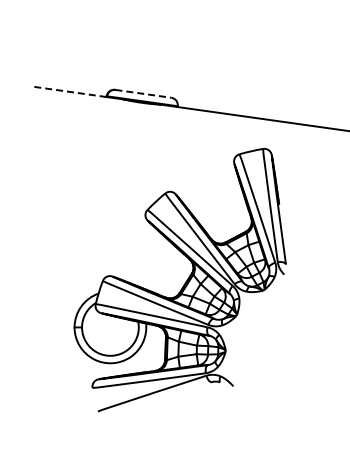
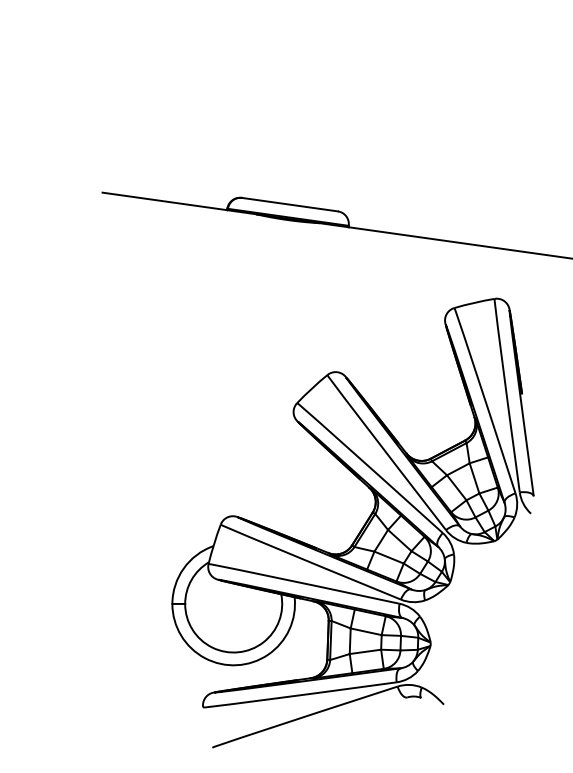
line: (70, 91) -> (165, 200), dashed -> solid
line: (143, 93) -> (290, 204), dashed -> solid

